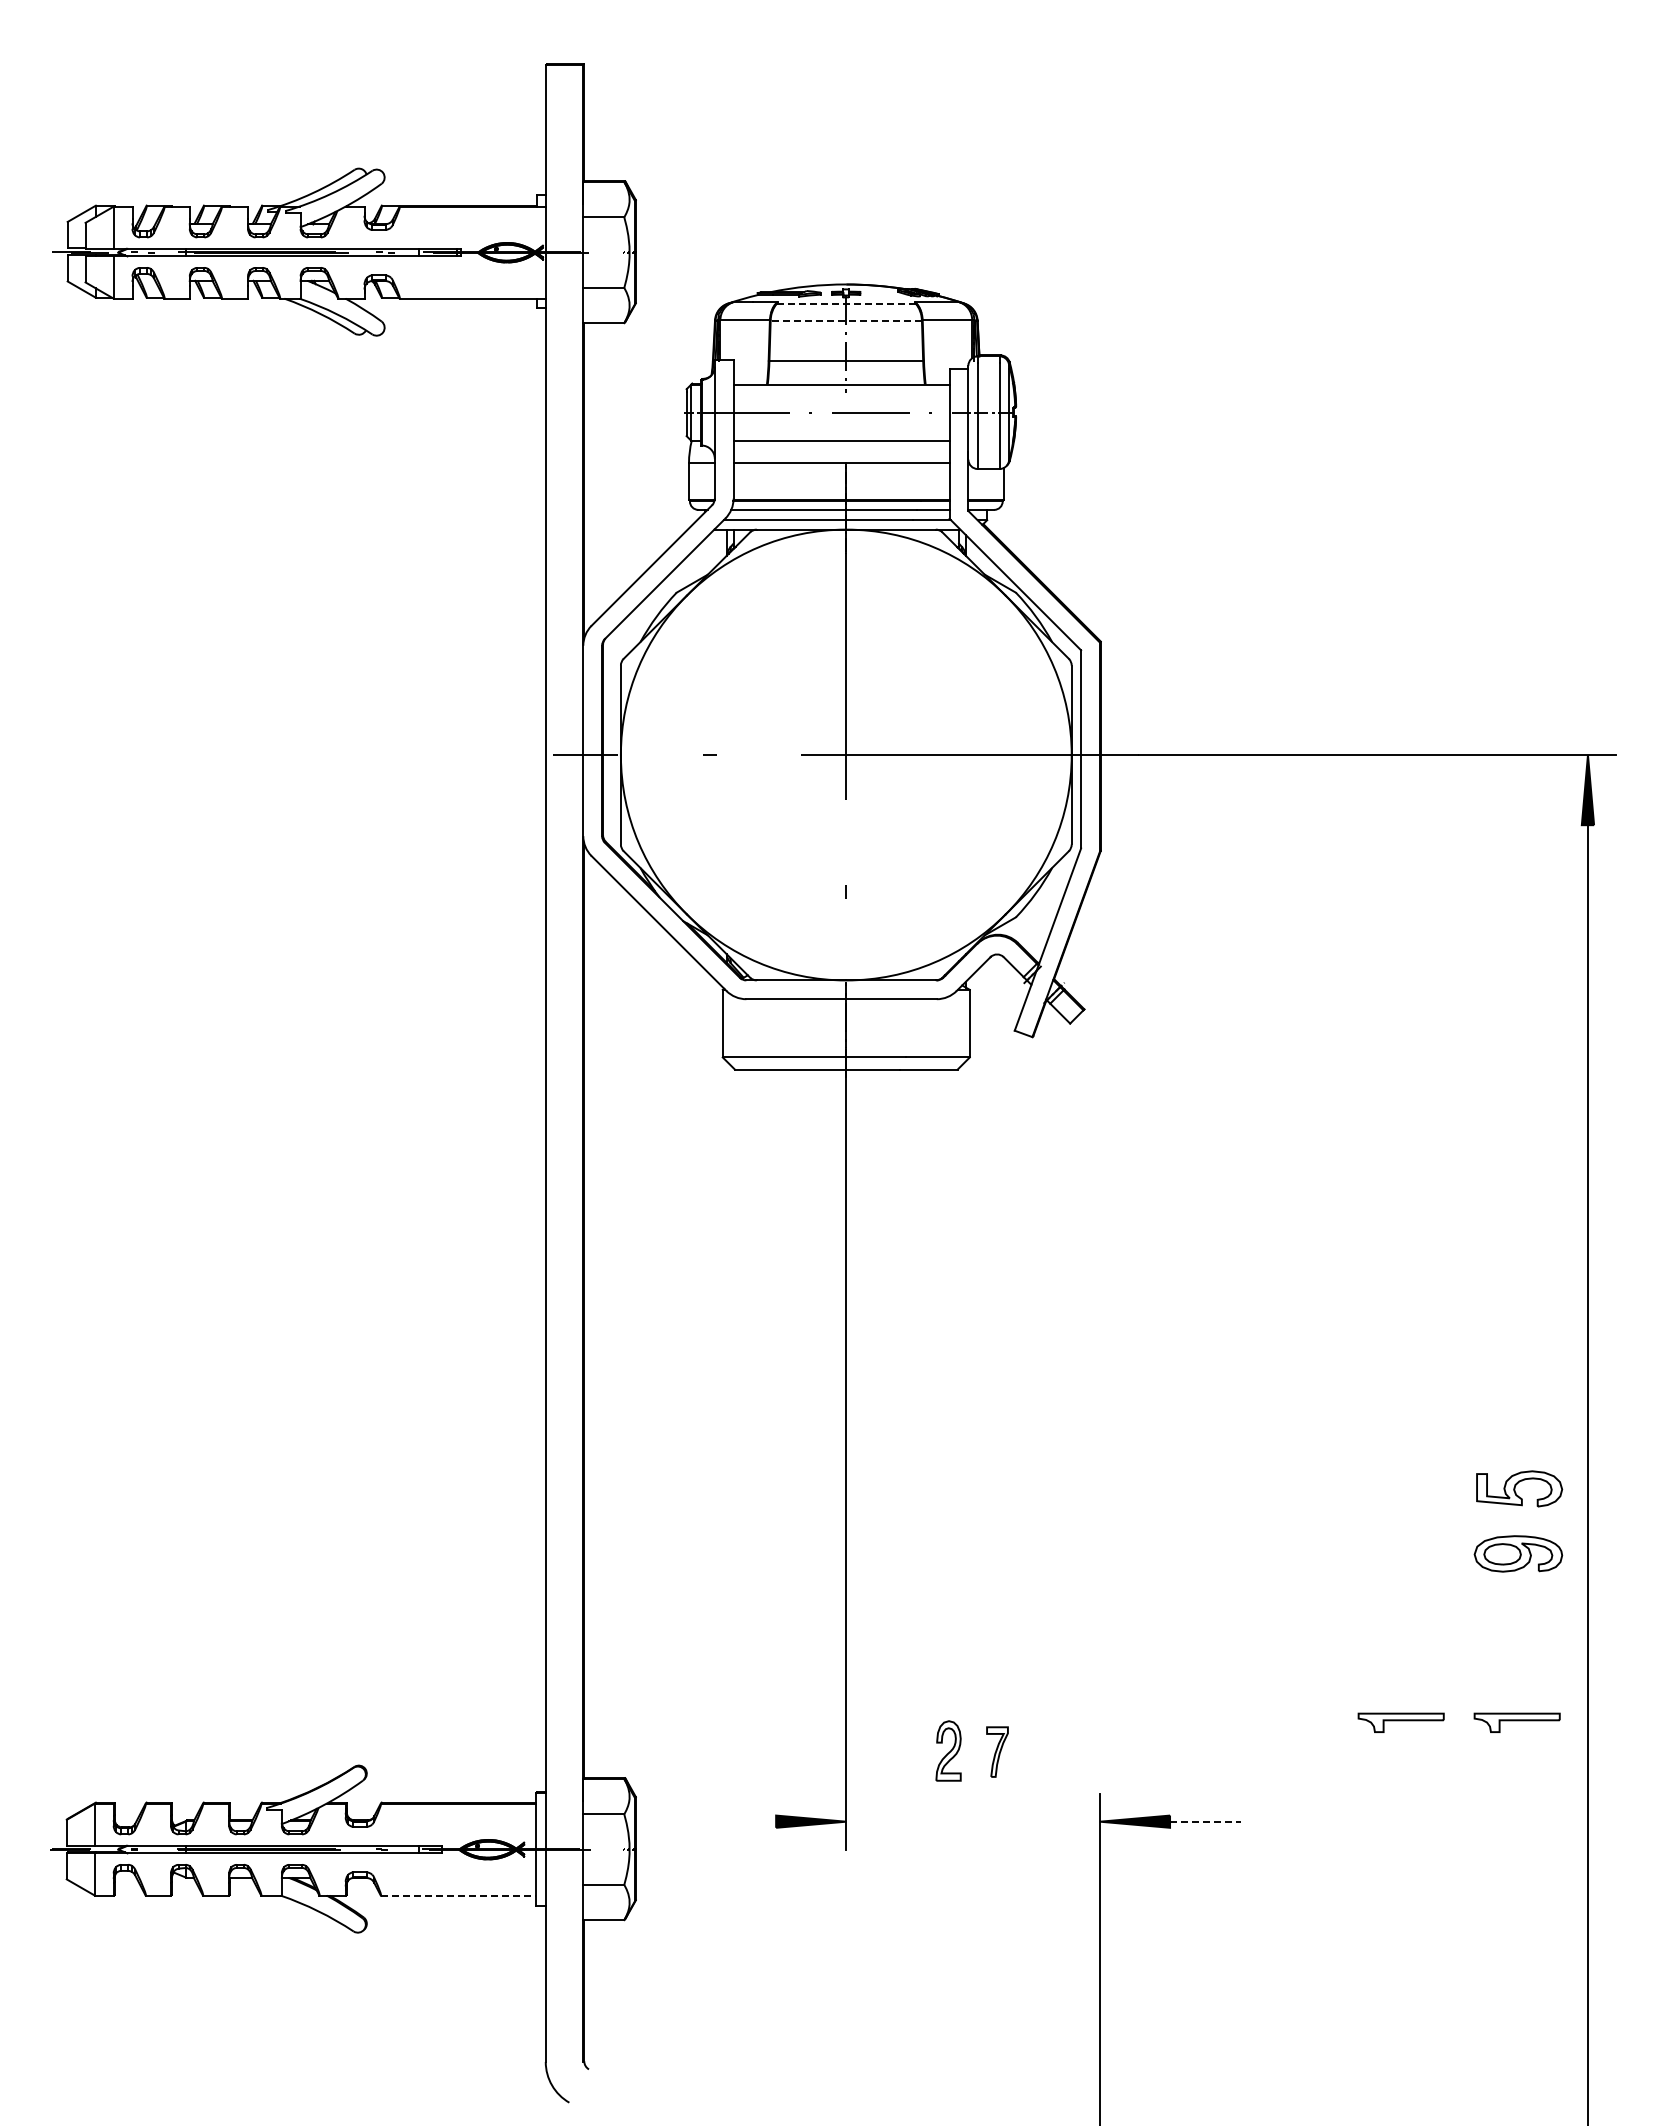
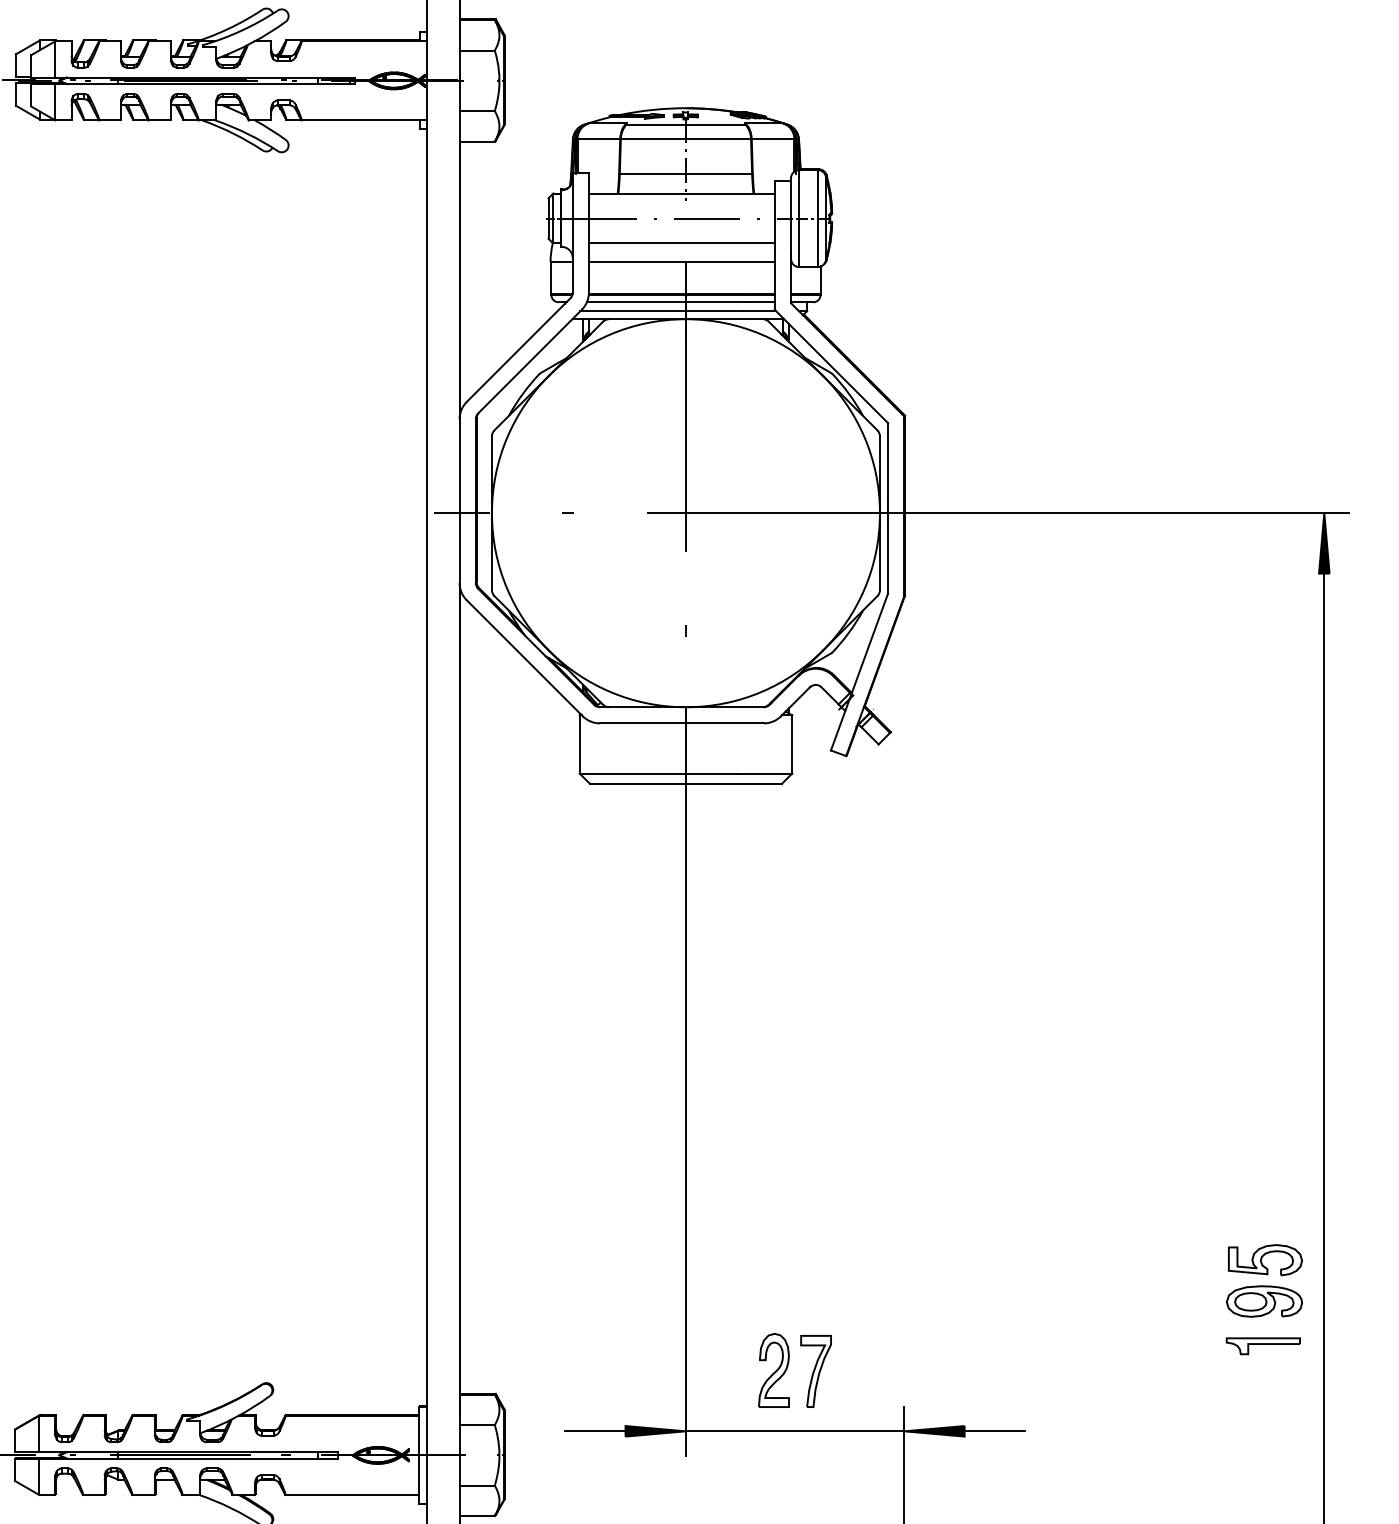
line: (845, 303) -> (685, 124), dashed -> solid
line: (846, 320) -> (686, 139), dashed -> solid
part: (1519, 1488) -> (1265, 1259), moved
part: (1518, 1553) -> (1264, 1301), moved
part: (1400, 1722) -> (1162, 1345), removed
part: (948, 1750) -> (773, 1370), size x1.43
part: (997, 1751) -> (816, 1370), size x1.67
line: (740, 1821) -> (594, 1431), added
line: (972, 1821) -> (794, 1431), added
line: (1205, 1821) -> (995, 1431), dashed -> solid
line: (458, 1895) -> (352, 1494), dashed -> solid

